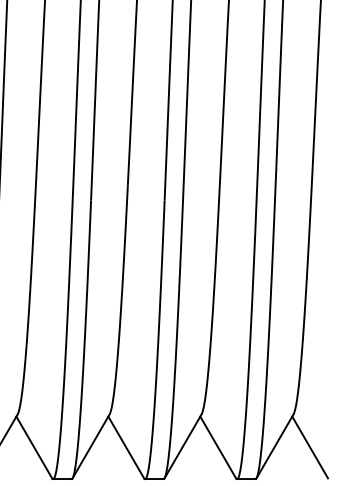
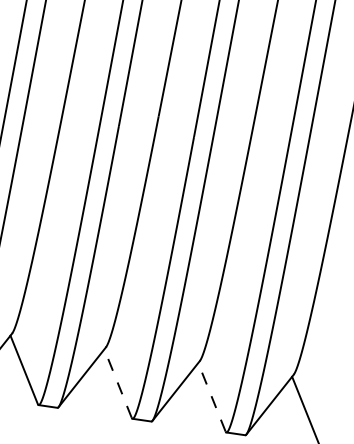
line: (126, 447) -> (118, 383), solid -> dashed
line: (218, 447) -> (212, 397), solid -> dashed

